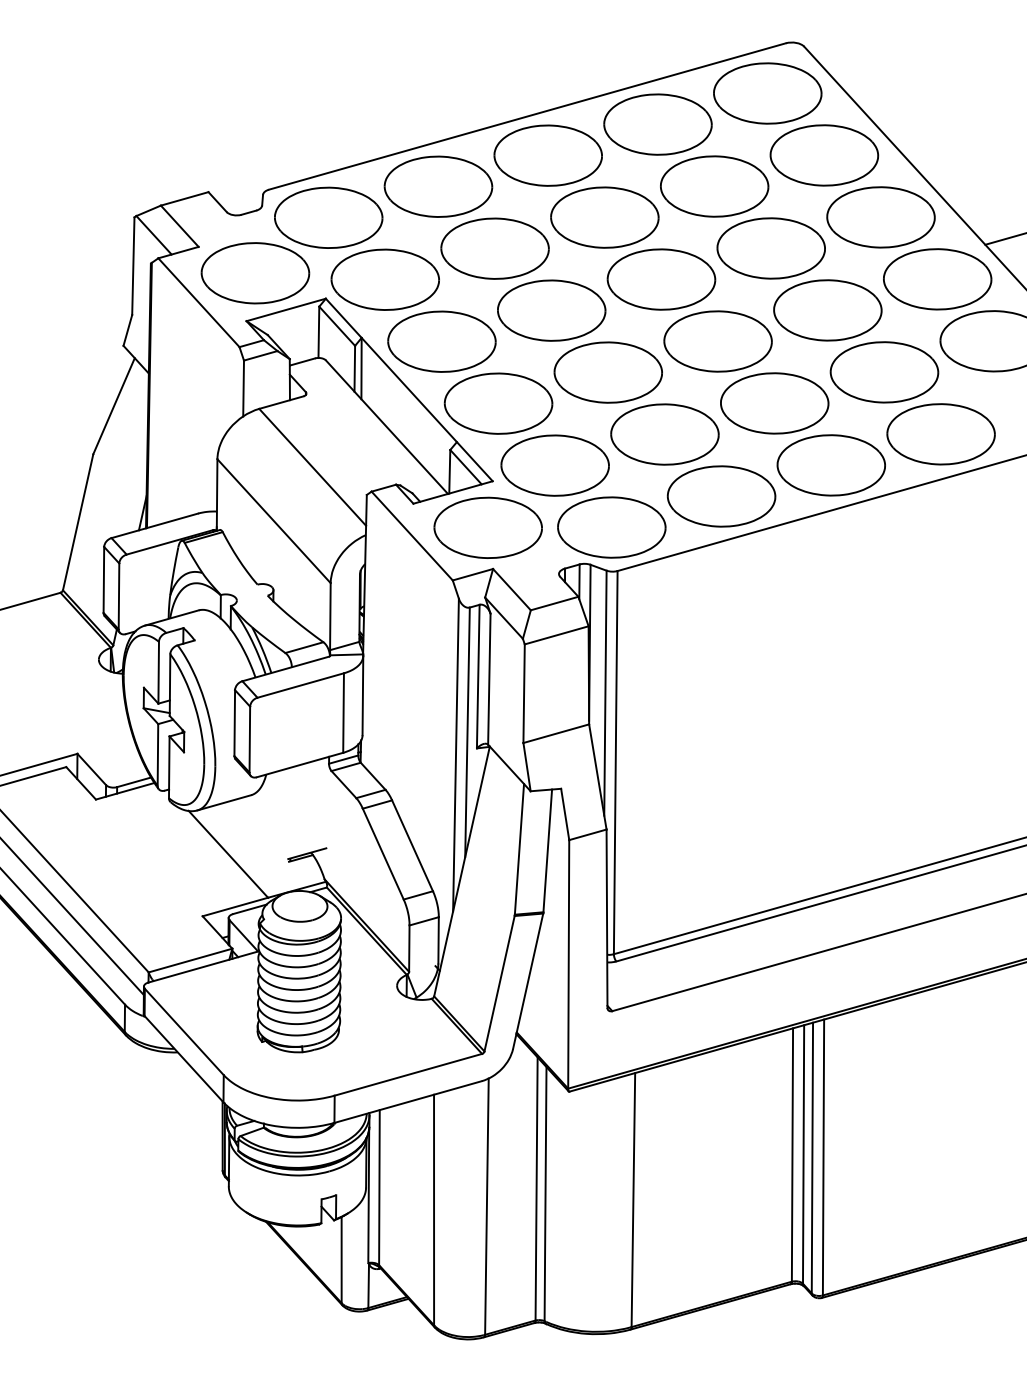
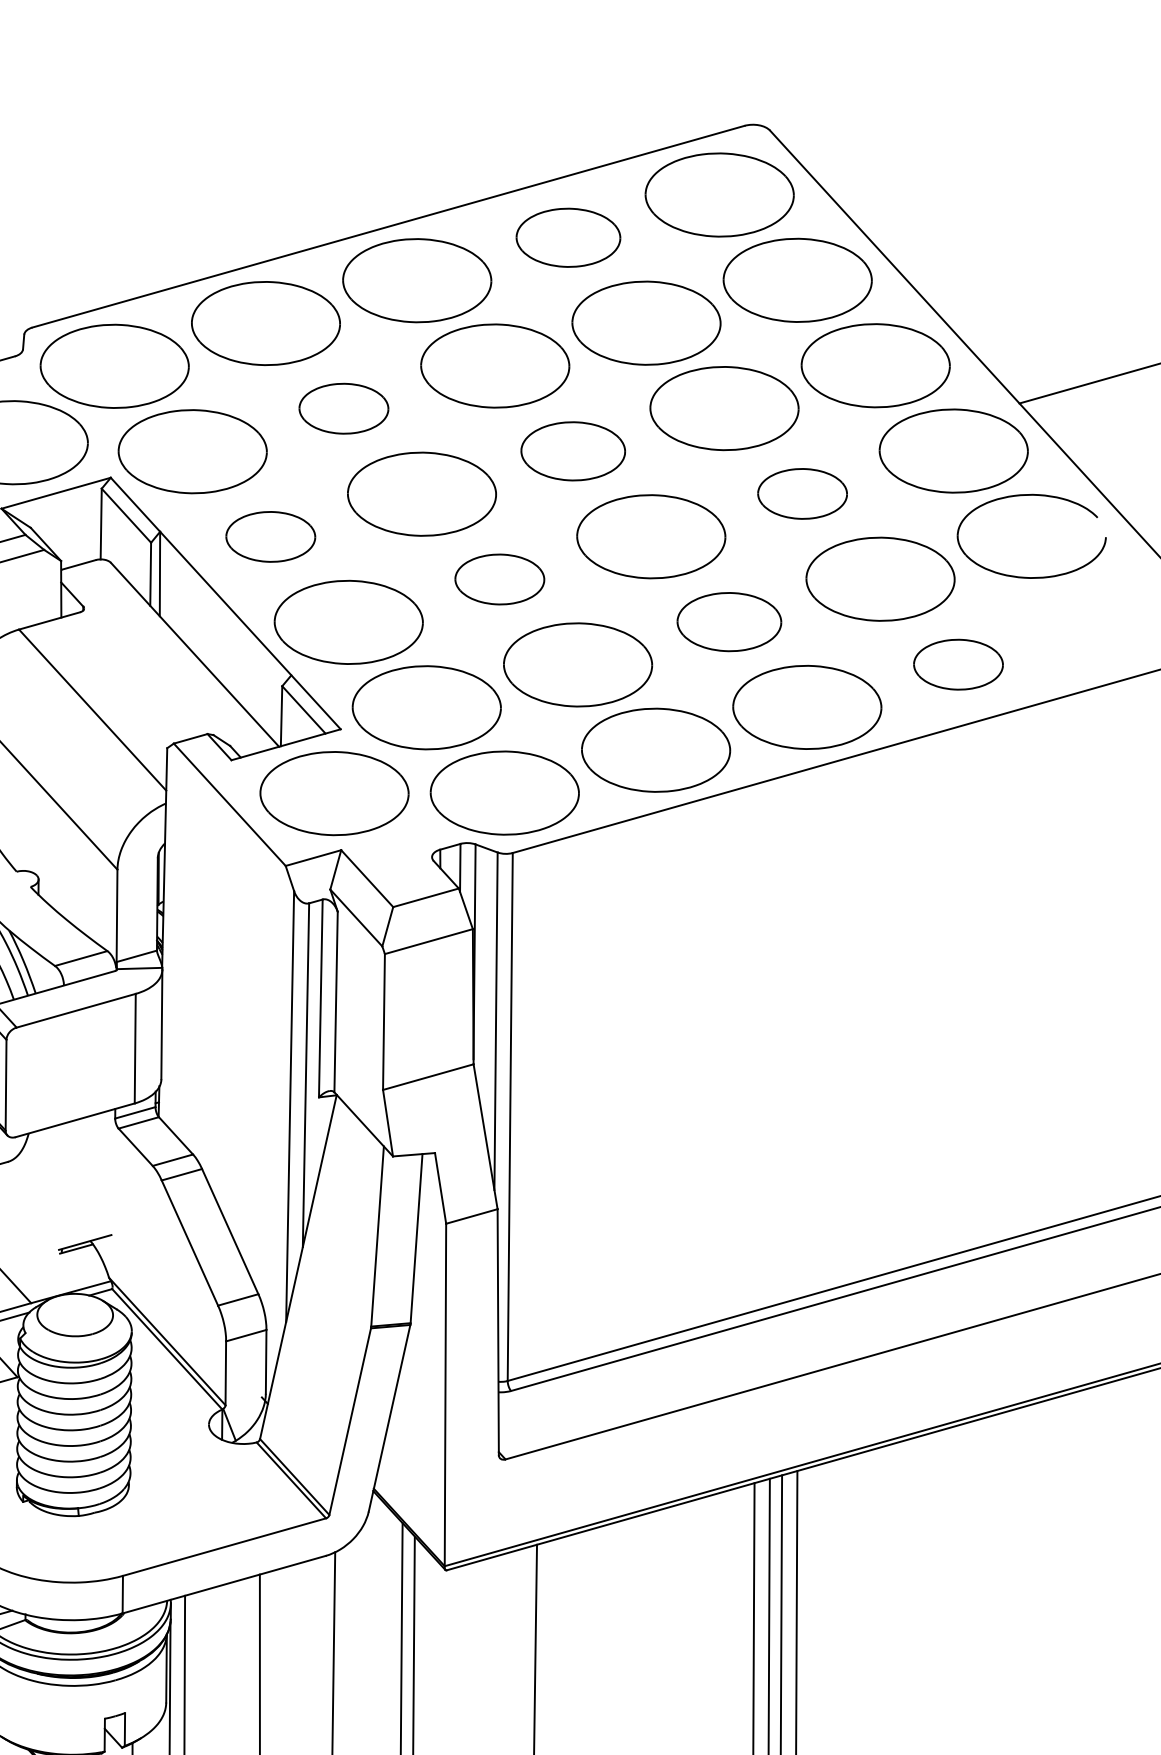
part: (657, 124) -> (567, 237), size x0.7
part: (494, 248) -> (343, 408), size x0.6
part: (661, 279) -> (573, 451), size x0.7
part: (827, 310) -> (802, 494), size x0.6
part: (441, 341) -> (270, 536), size x0.6
part: (607, 372) -> (498, 579), size x0.6
part: (774, 403) -> (728, 622), size x0.7
part: (940, 434) -> (957, 664), size x0.6

